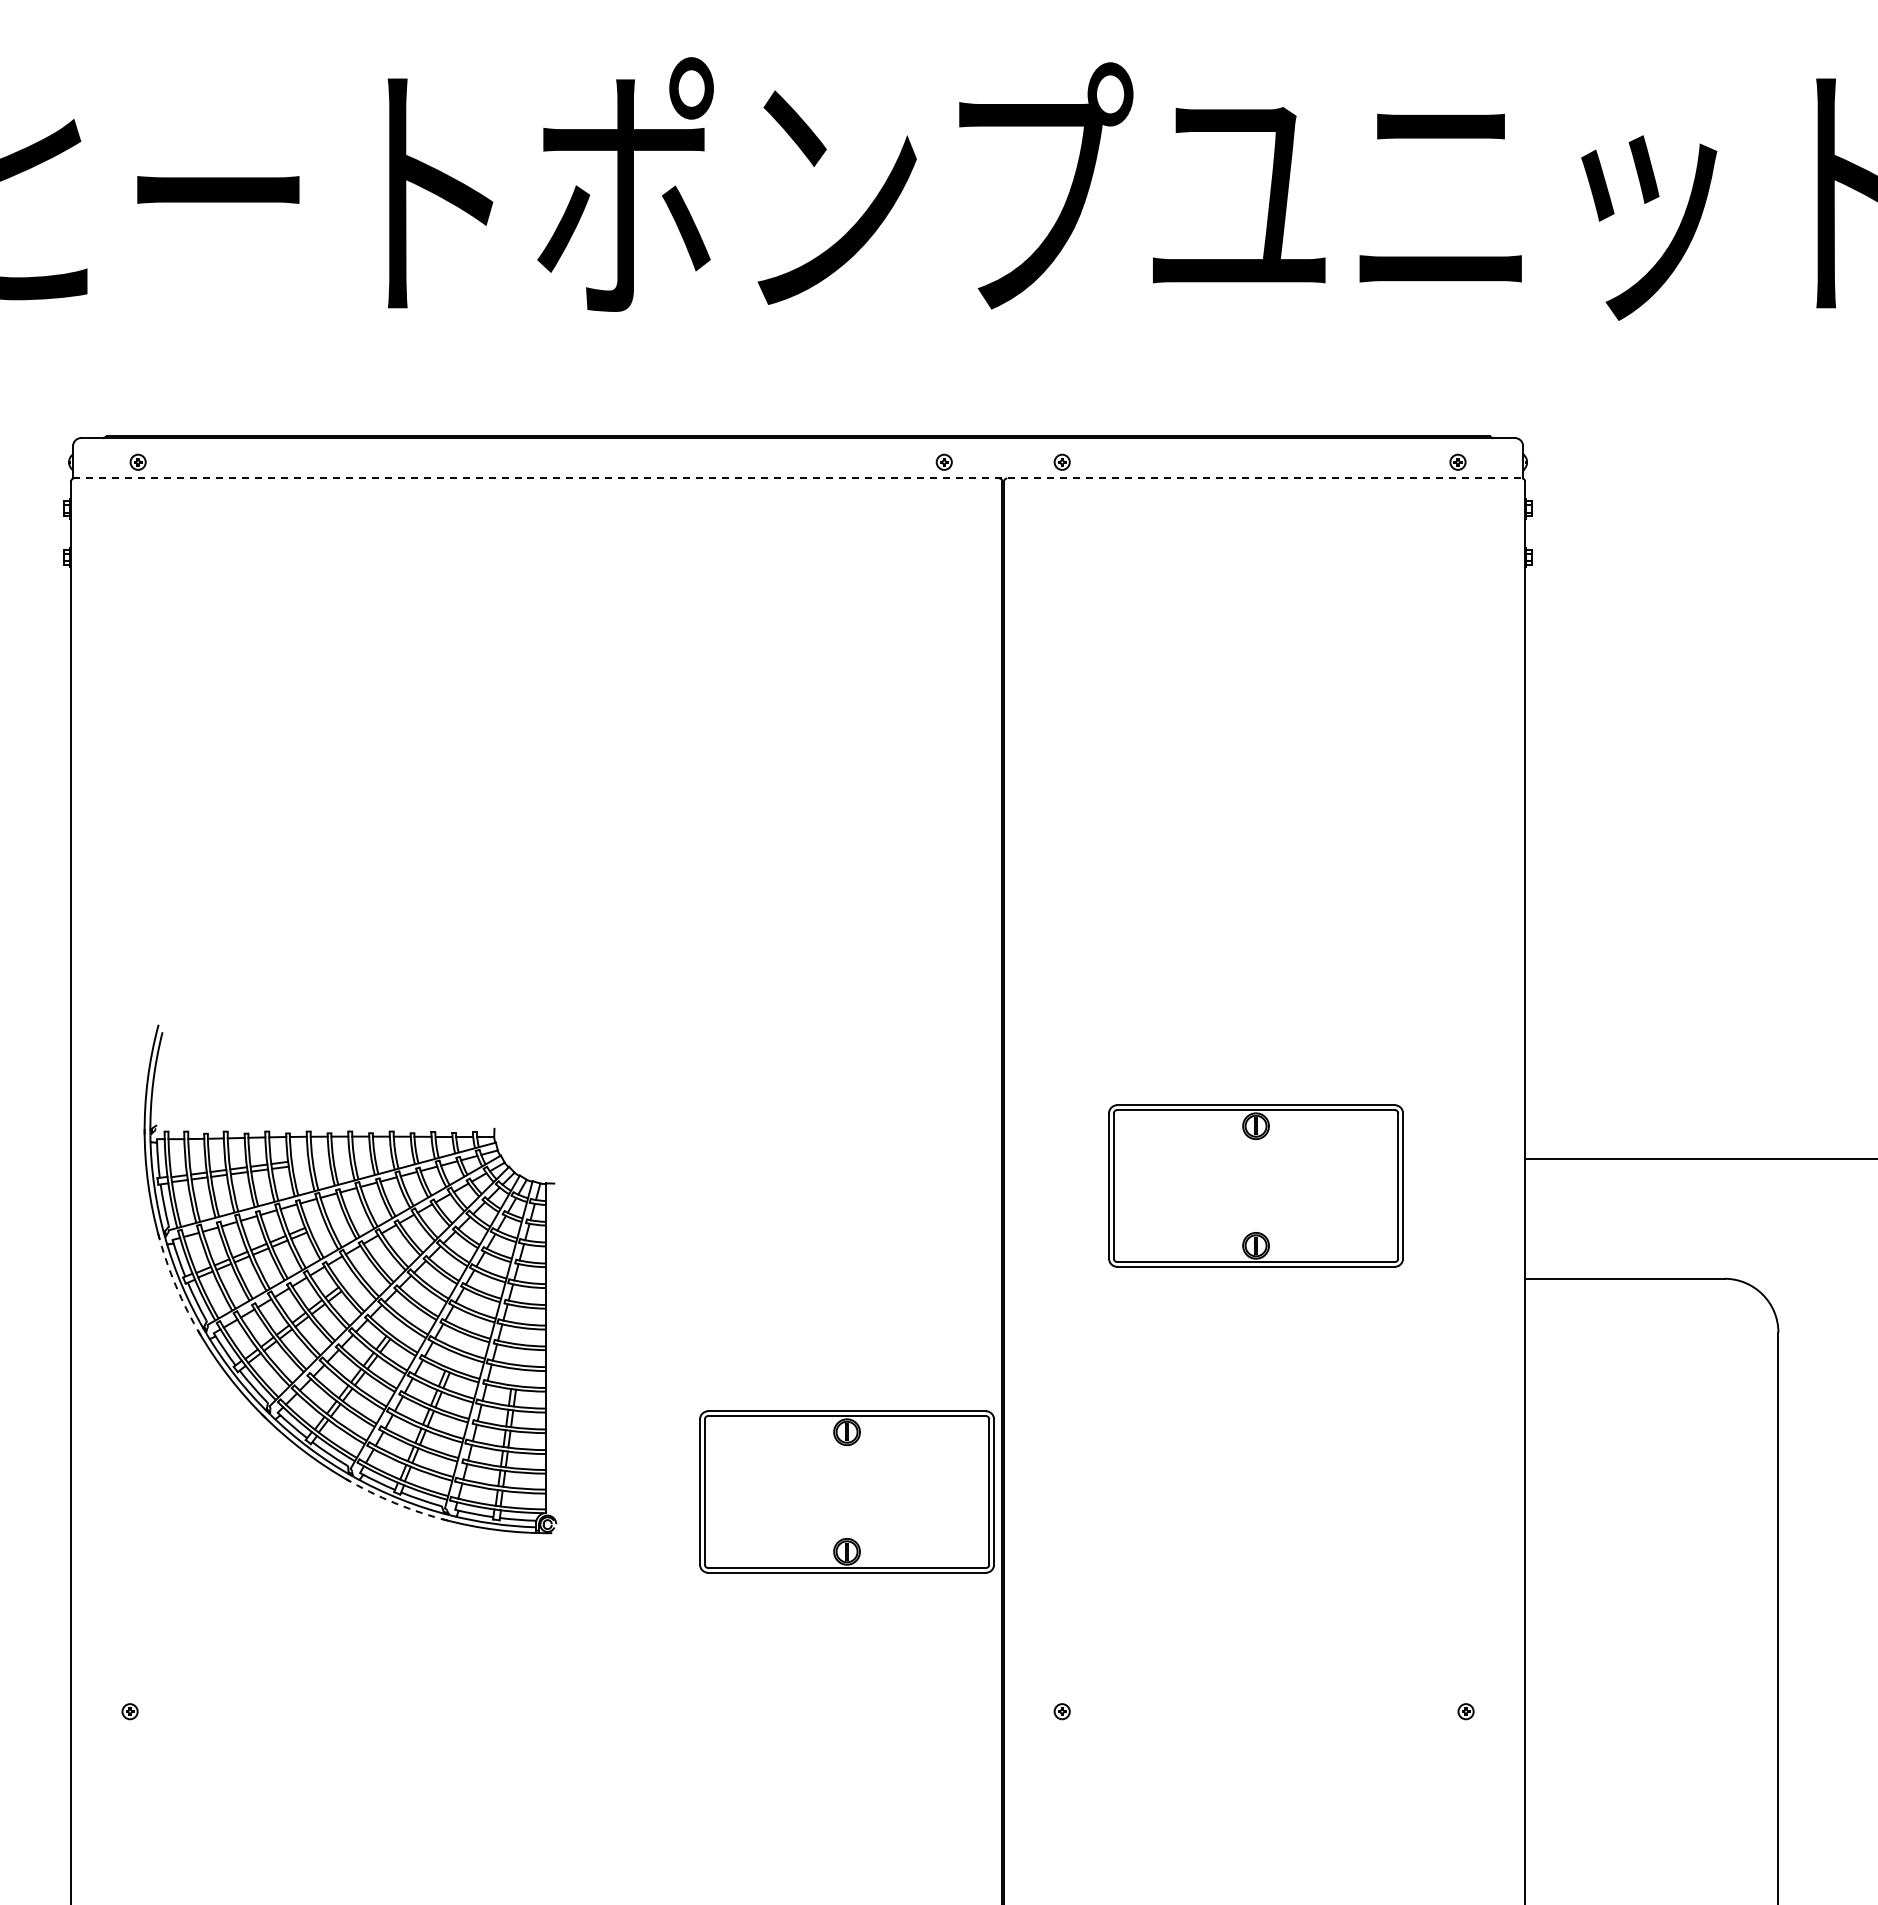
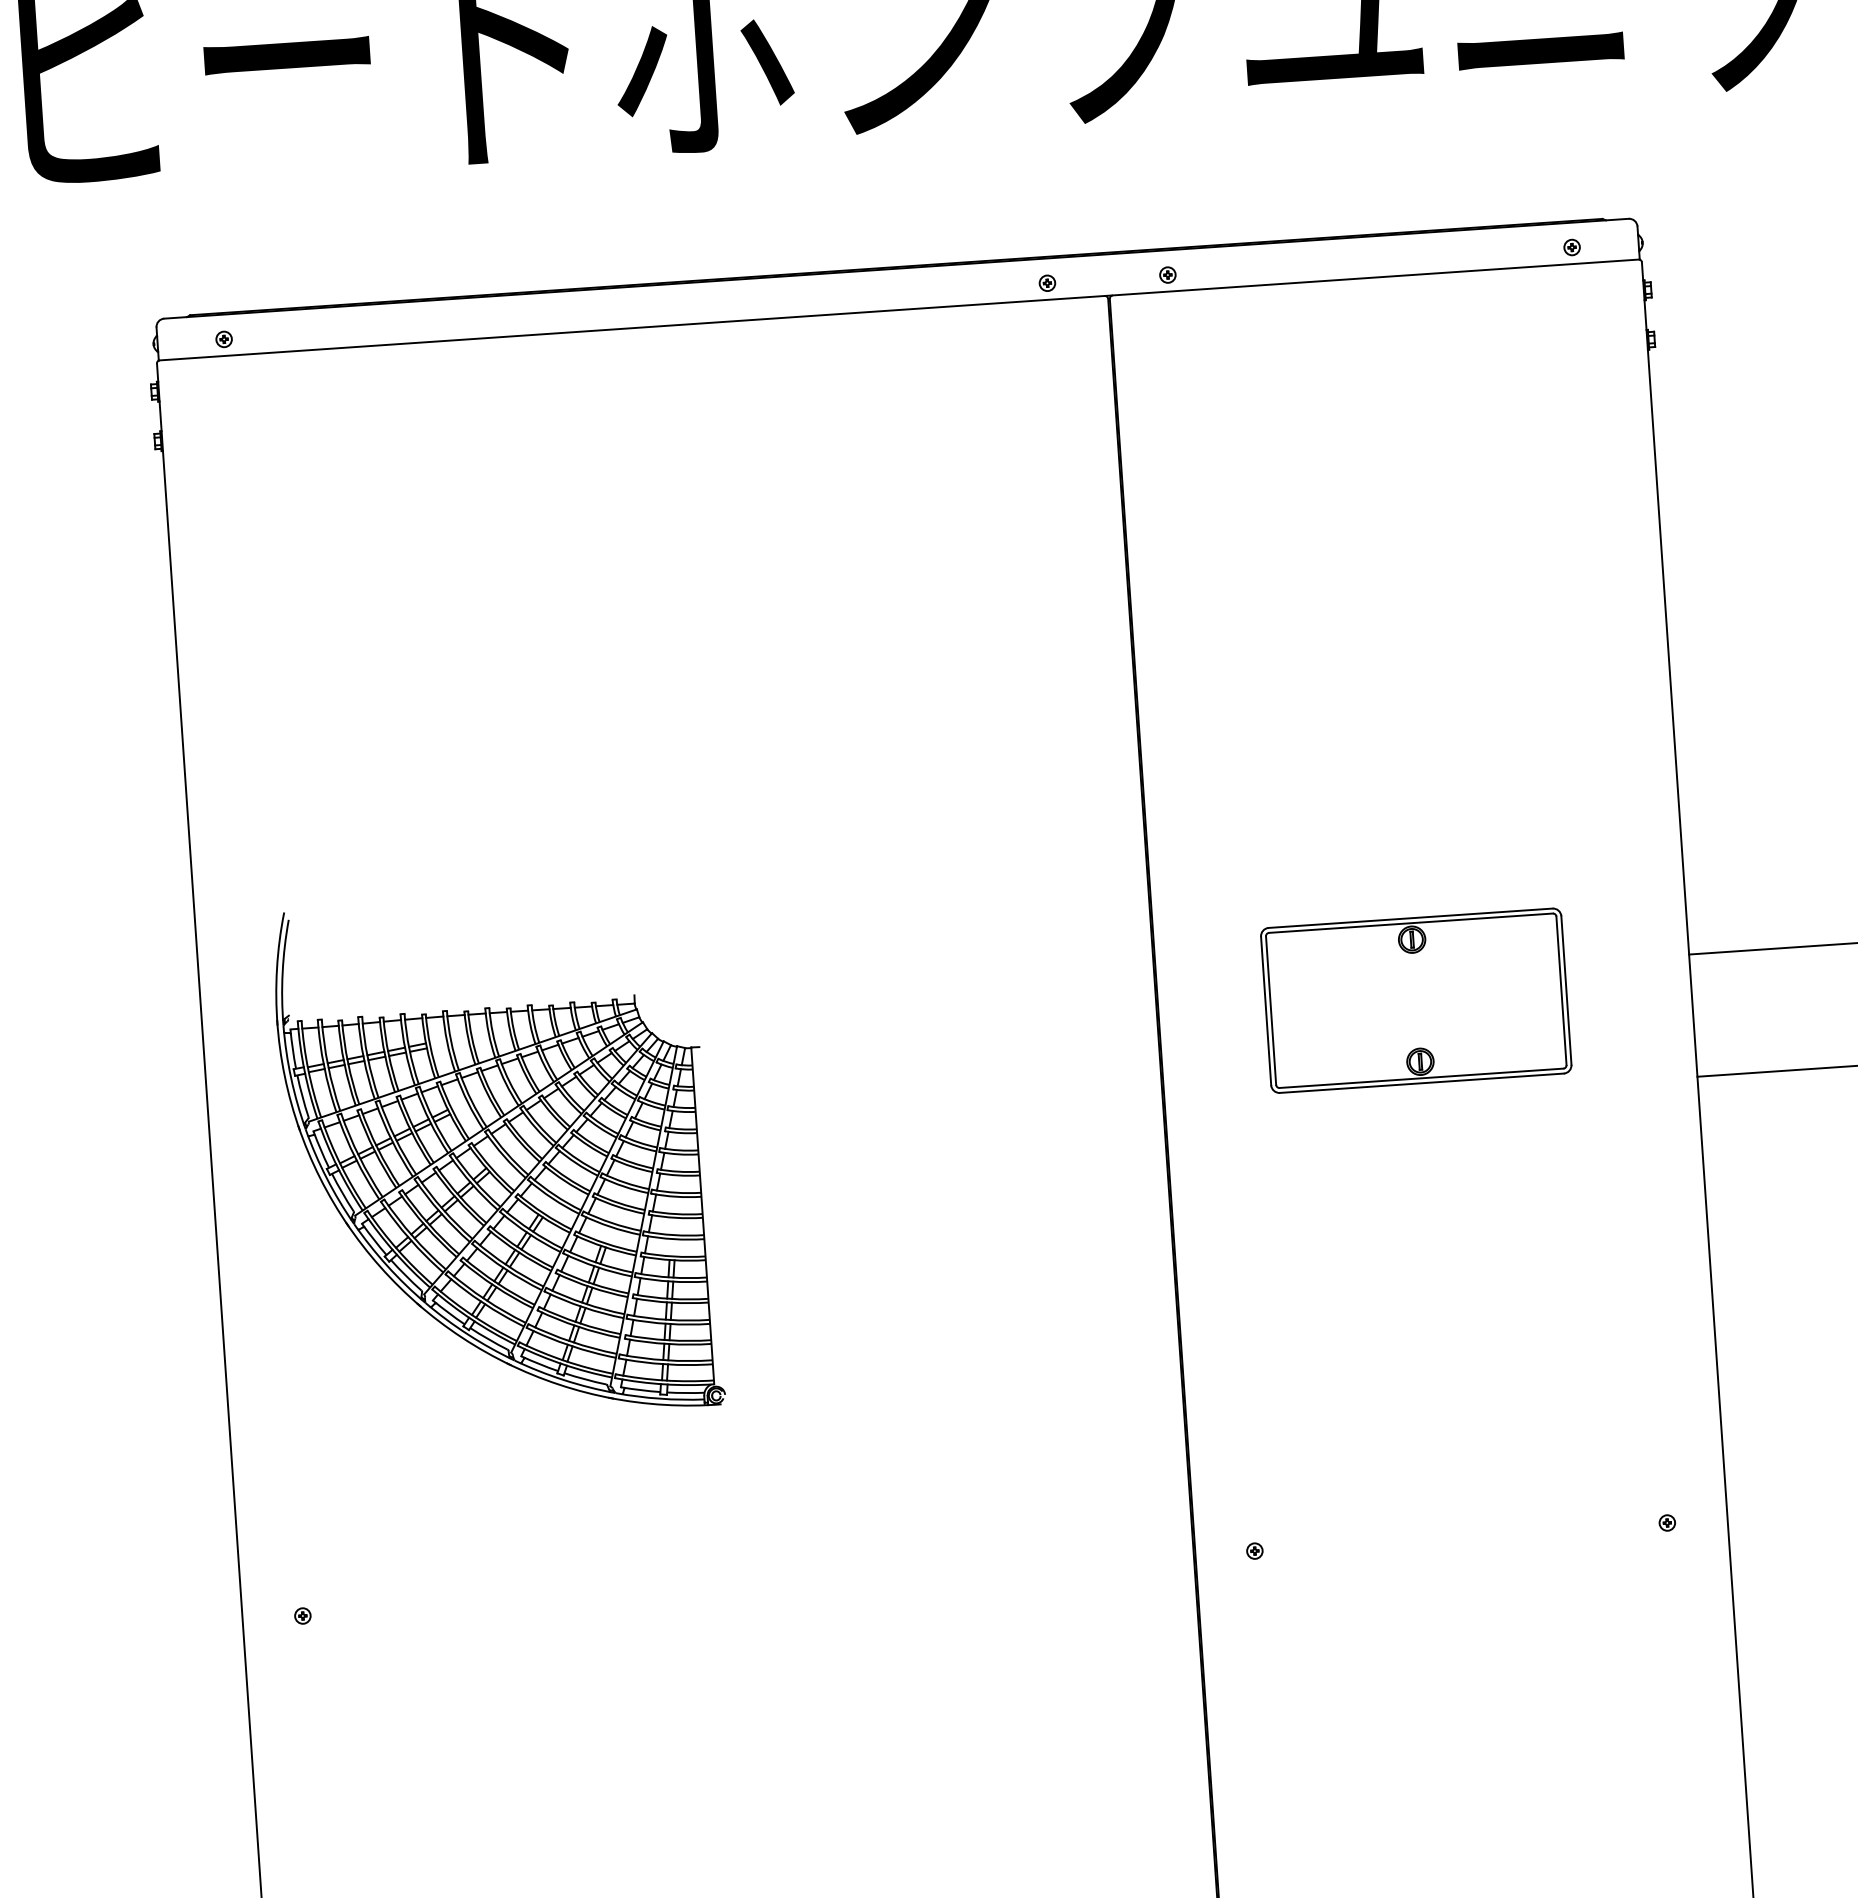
line: (798, 478) -> (899, 309), dashed -> solid
arc: (175, 1285) -> (319, 1177), dashed -> solid
part: (846, 1491) -> (1019, 1341), removed
arc: (395, 1503) -> (559, 1384), dashed -> solid

